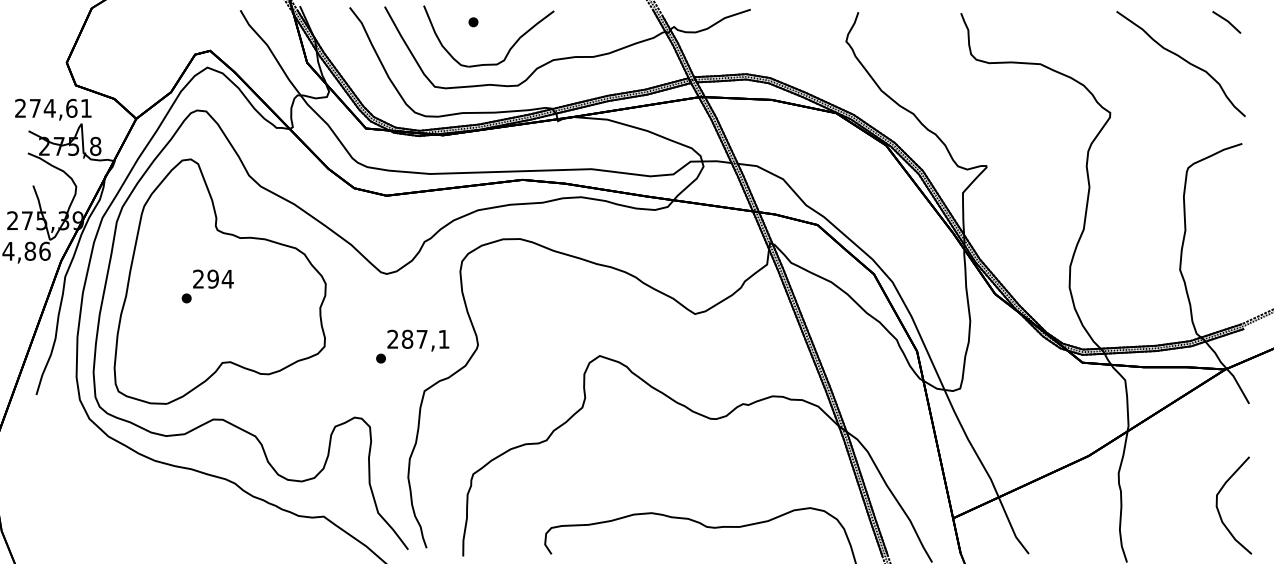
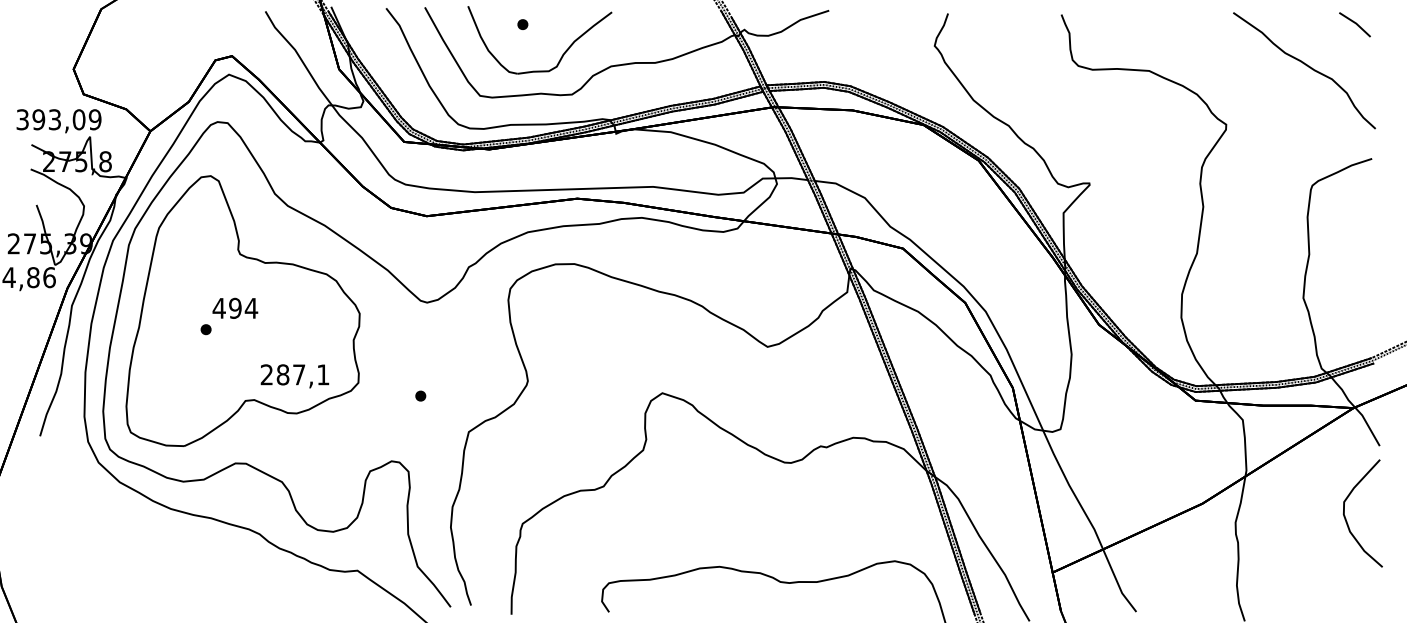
text: (53, 108) -> (58, 119), 274,61 -> 393,09
text: (197, 278) -> (218, 307), 294 -> 494
text: (417, 340) -> (294, 376), moved
curve: (1219, 510) -> (1346, 518), moved

